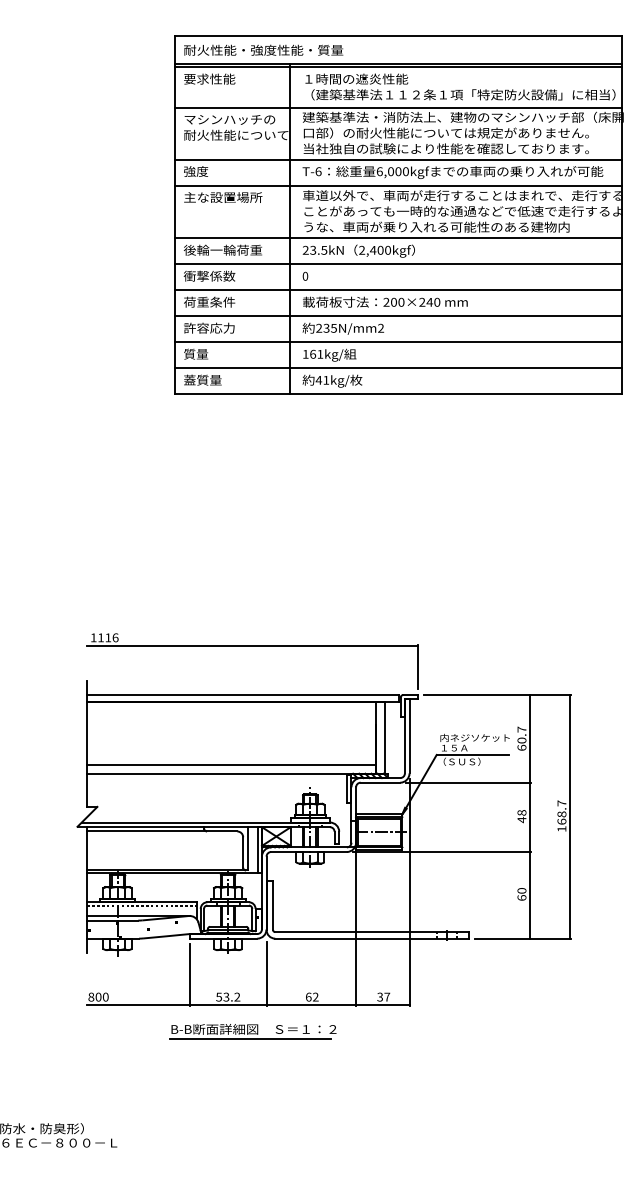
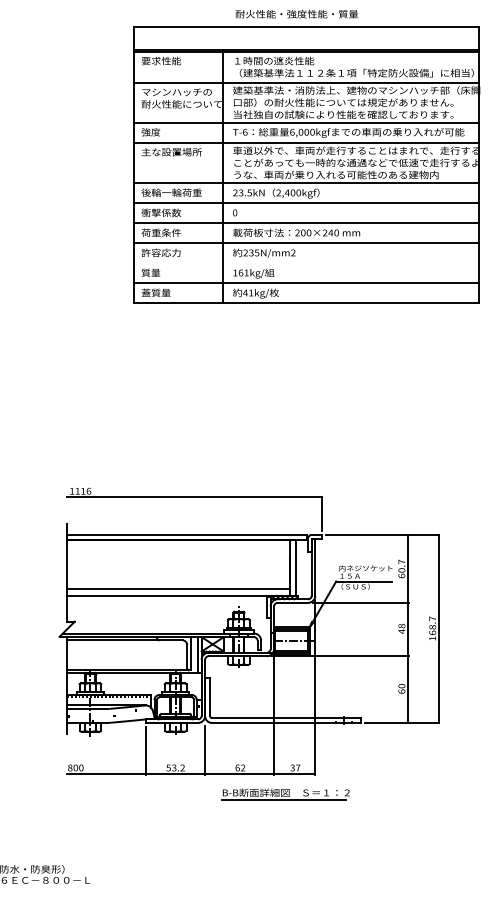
text: (263, 49) -> (296, 13), moved
line: (398, 341) -> (306, 263), removed
part: (252, 1031) -> (285, 794), moved

